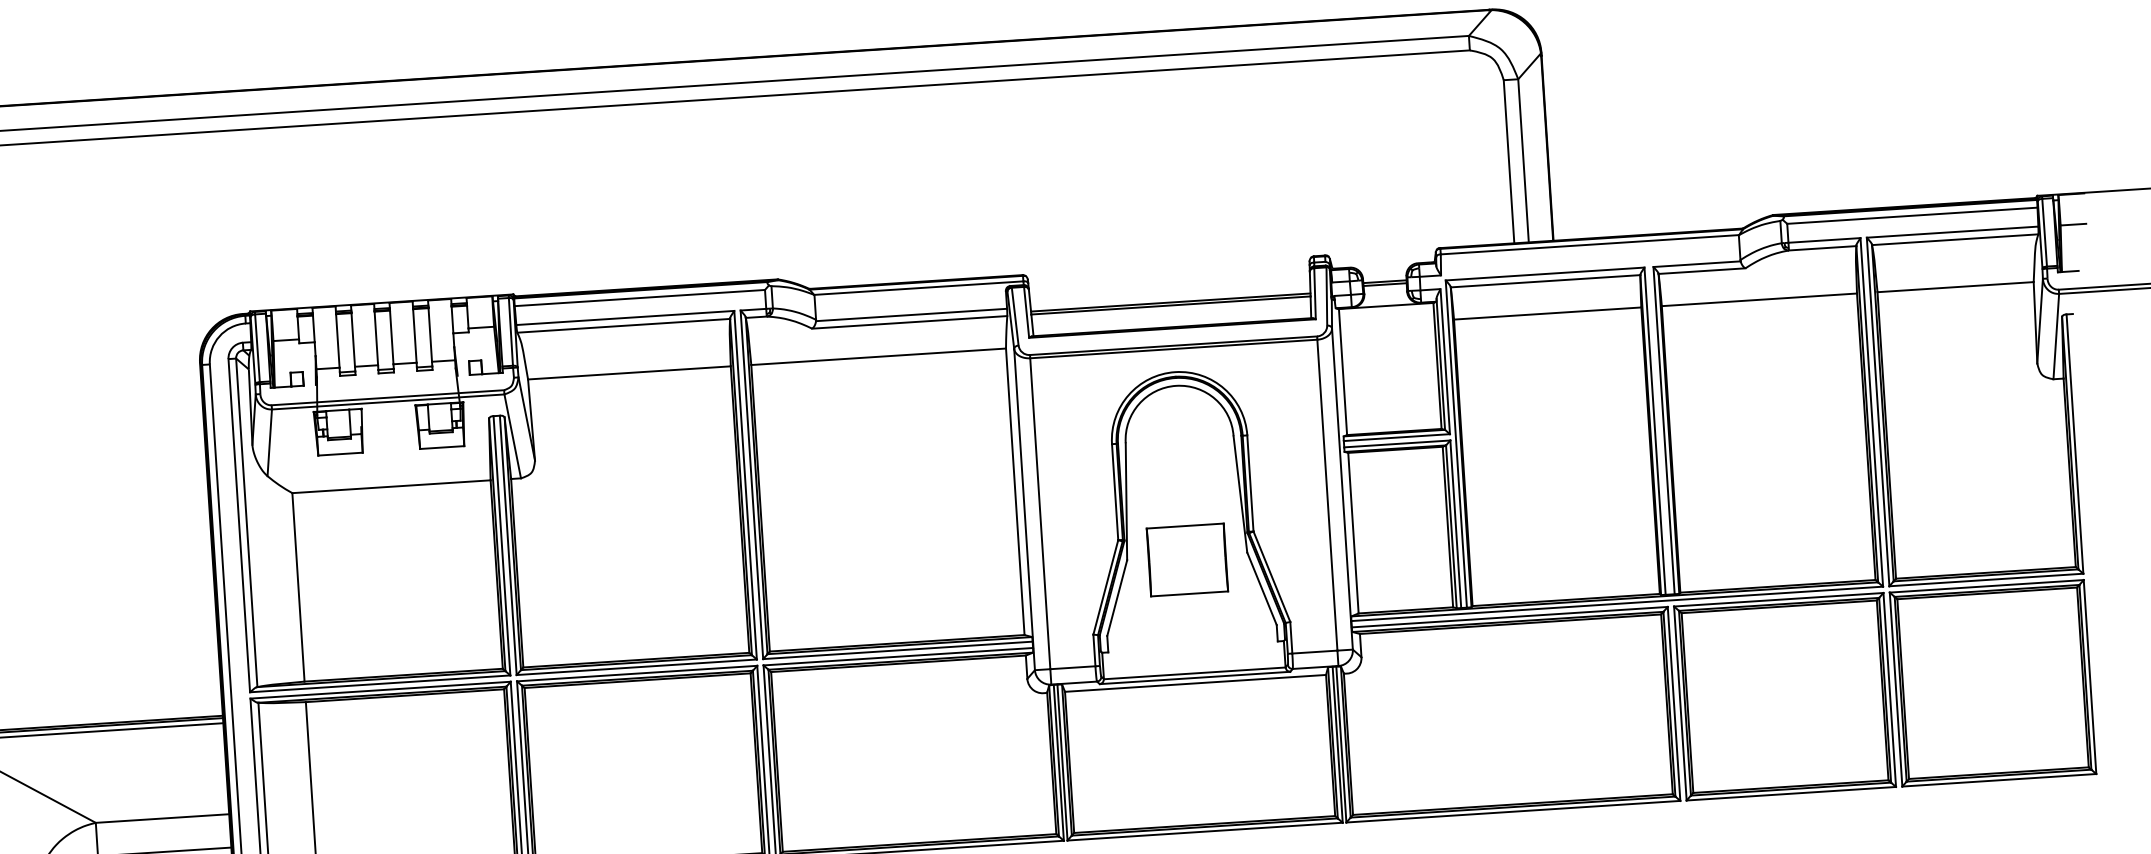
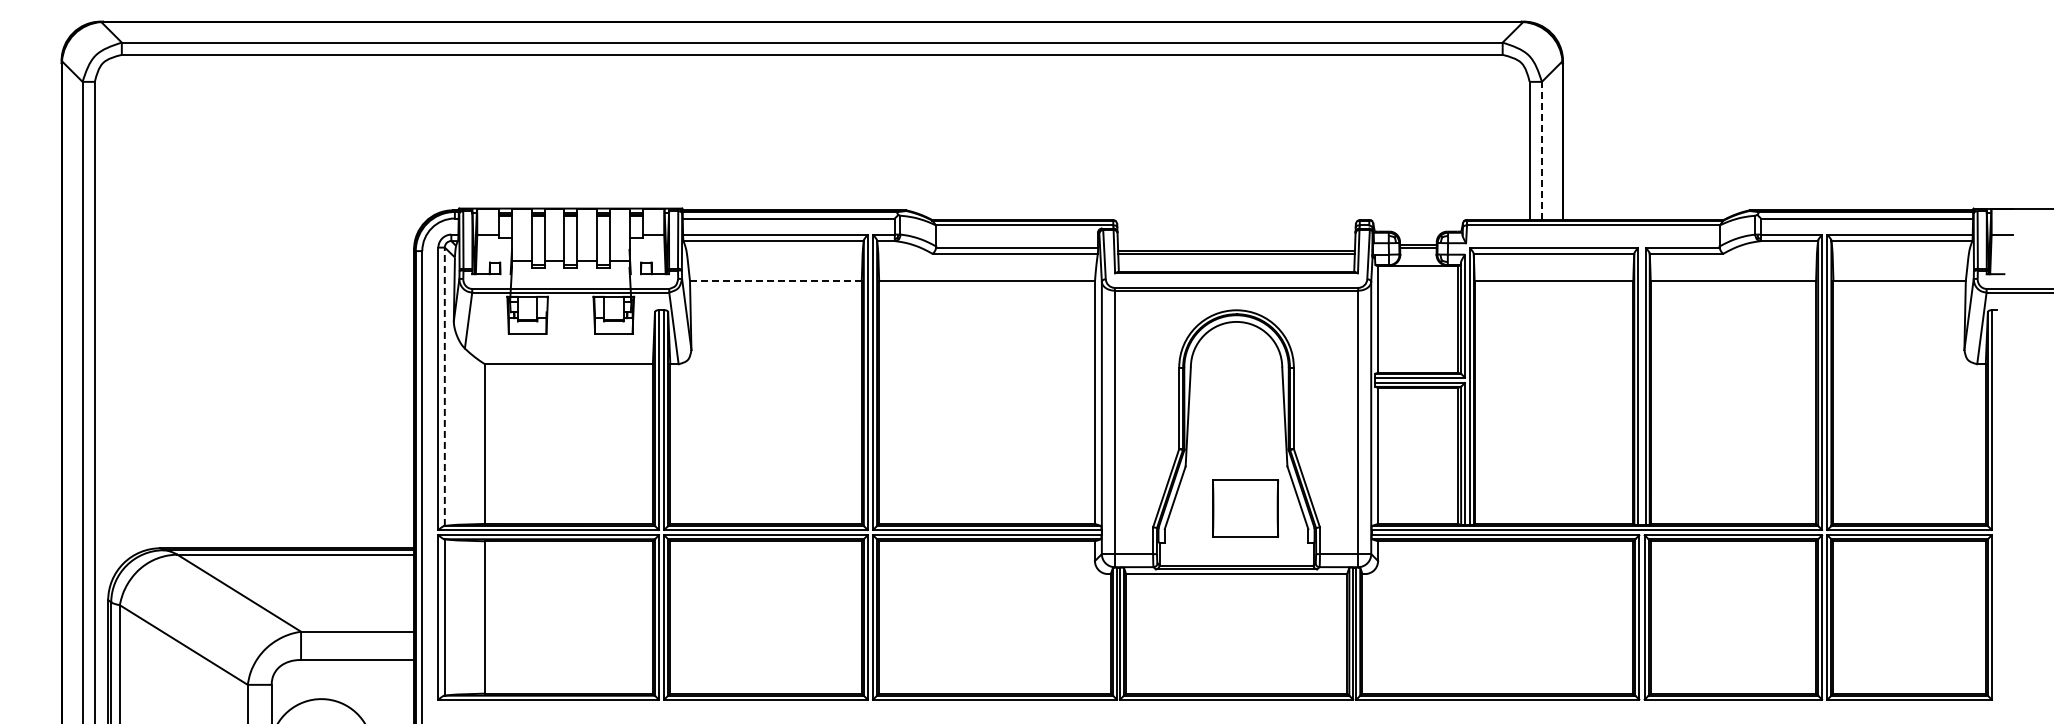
line: (1522, 160) -> (1541, 150), solid -> dashed
line: (628, 373) -> (775, 281), solid -> dashed
line: (246, 522) -> (444, 386), solid -> dashed
part: (1187, 560) -> (1245, 508), moved

